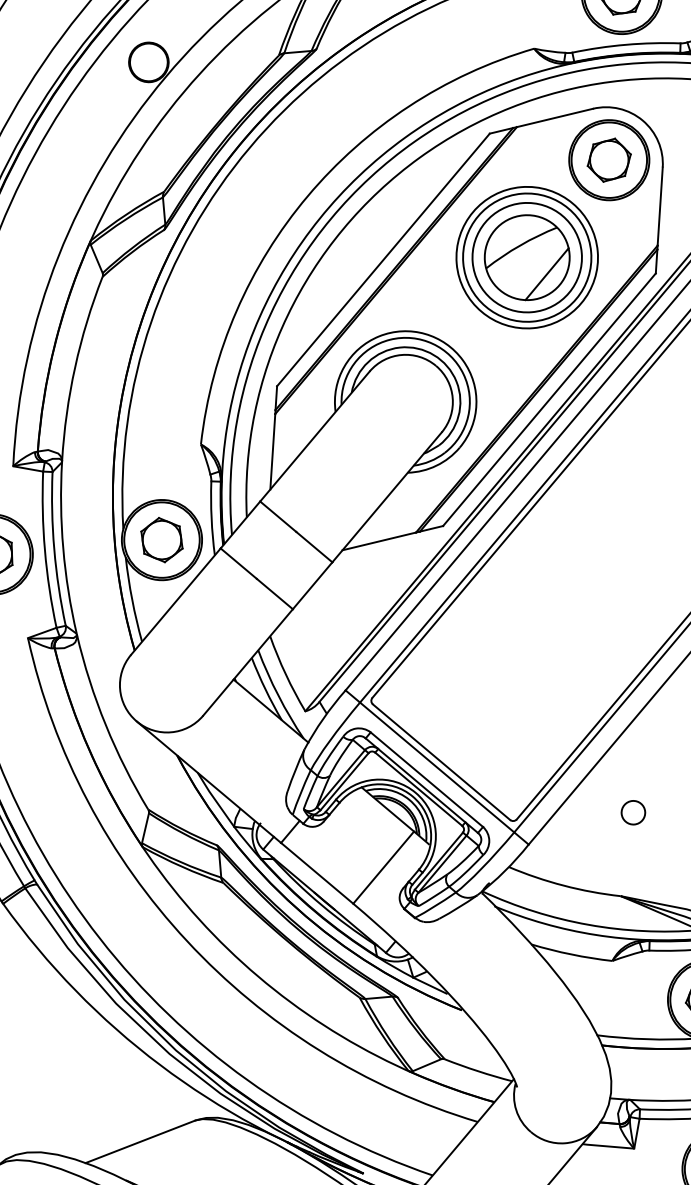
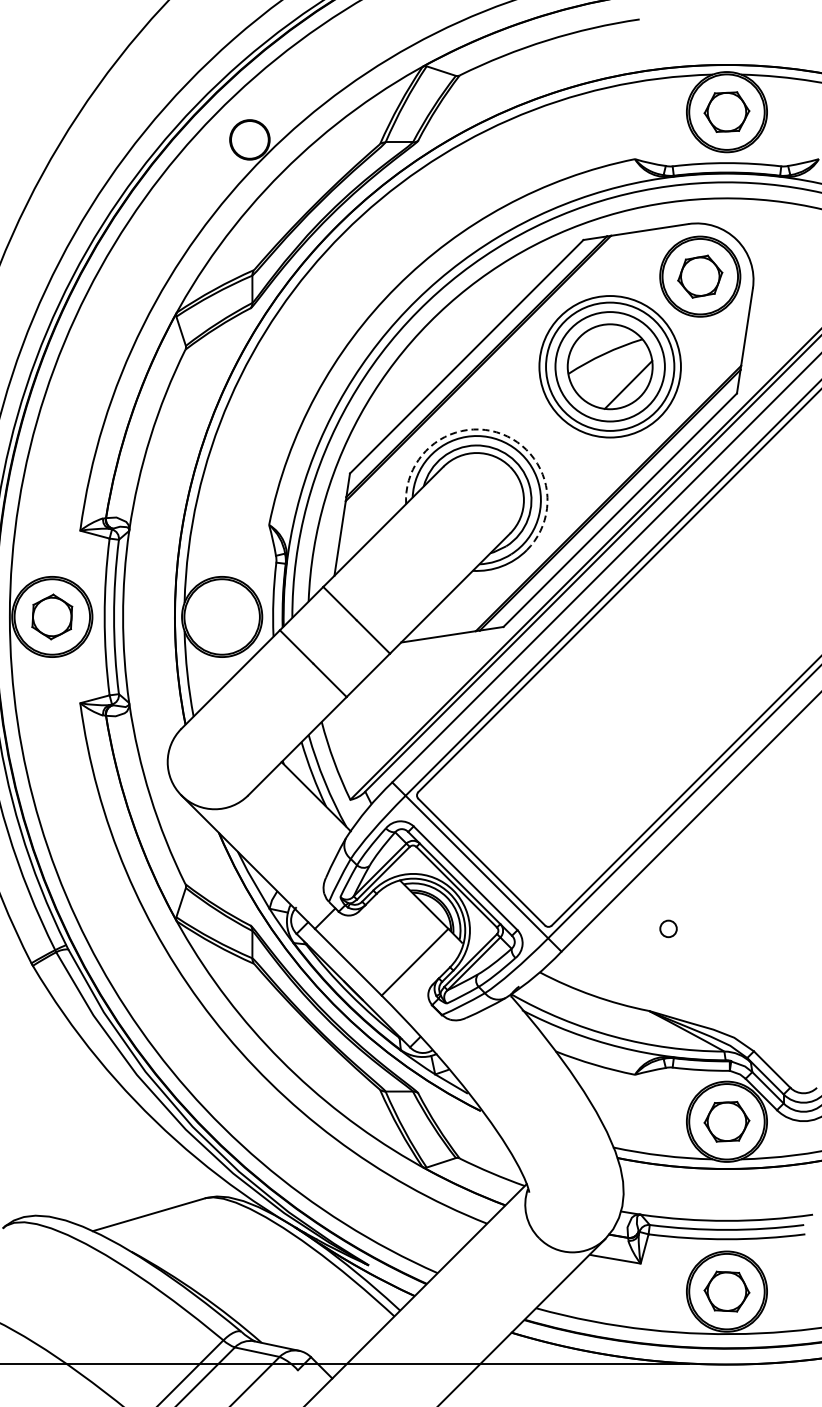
arc: (425, 334) -> (502, 434), solid -> dashed
part: (161, 539) -> (221, 616), removed
circle: (633, 812) -> (668, 928), size x0.7

